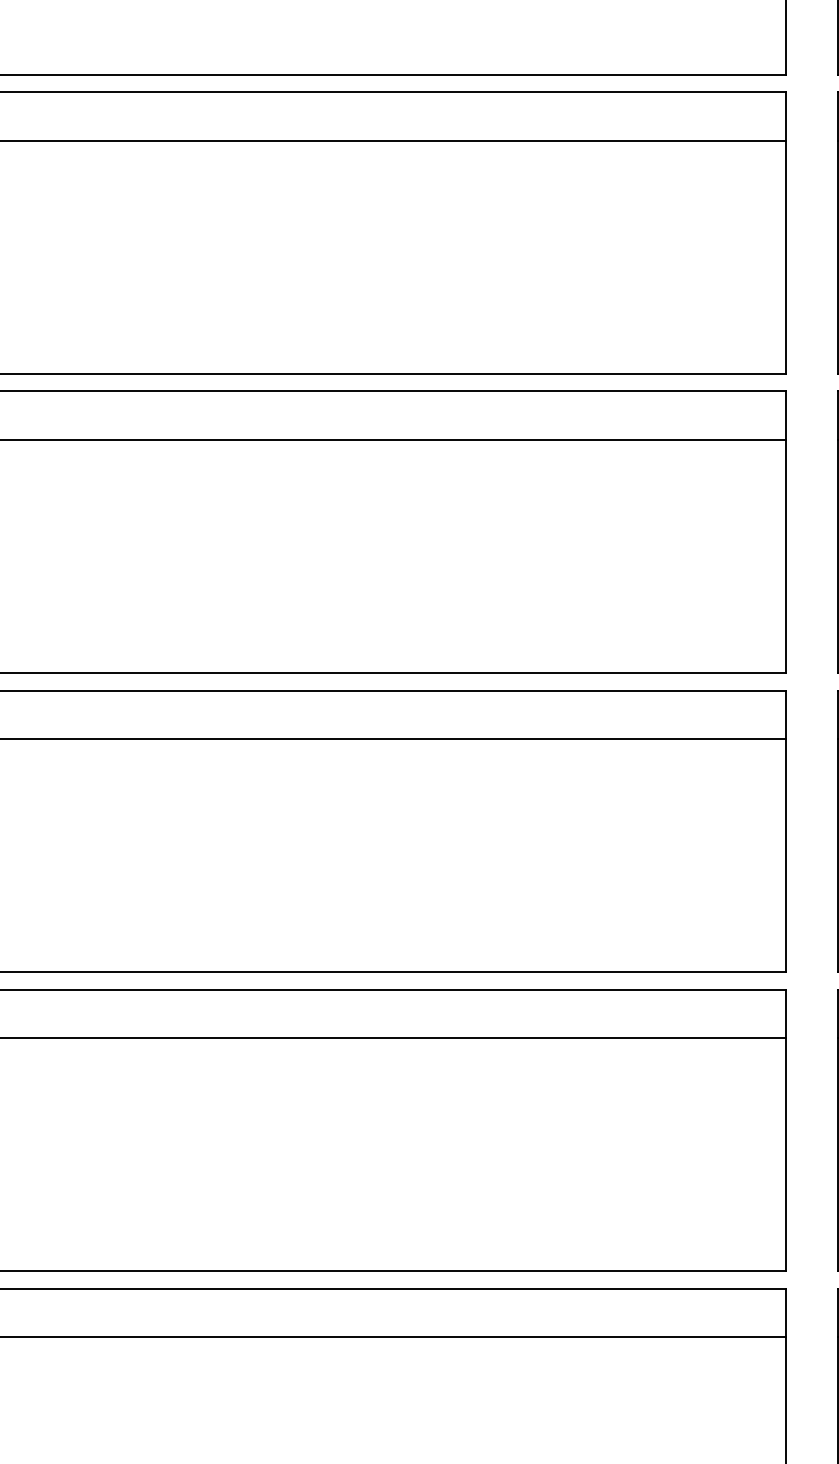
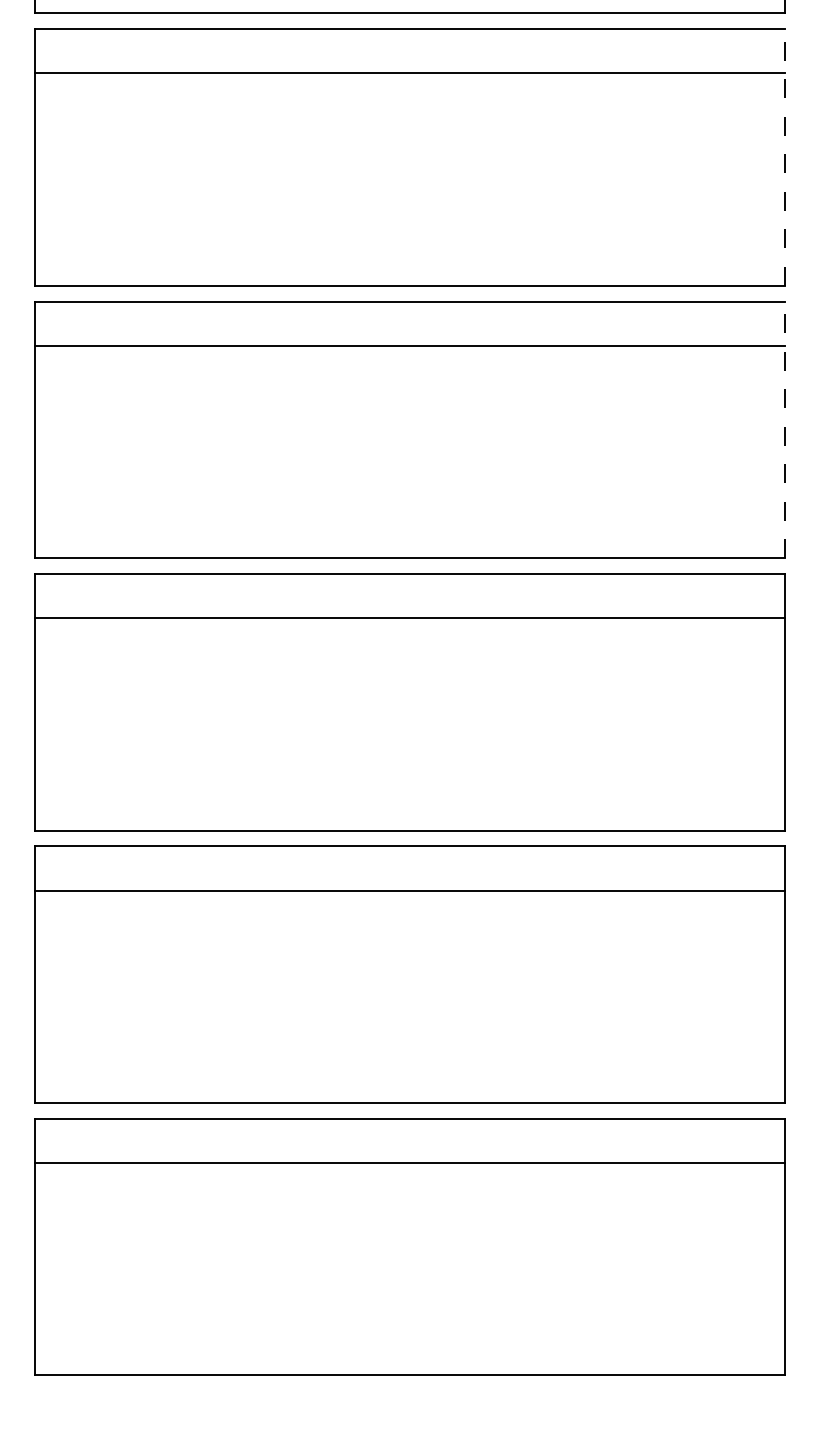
line: (786, 231) -> (785, 156), solid -> dashed
line: (786, 531) -> (785, 429), solid -> dashed

